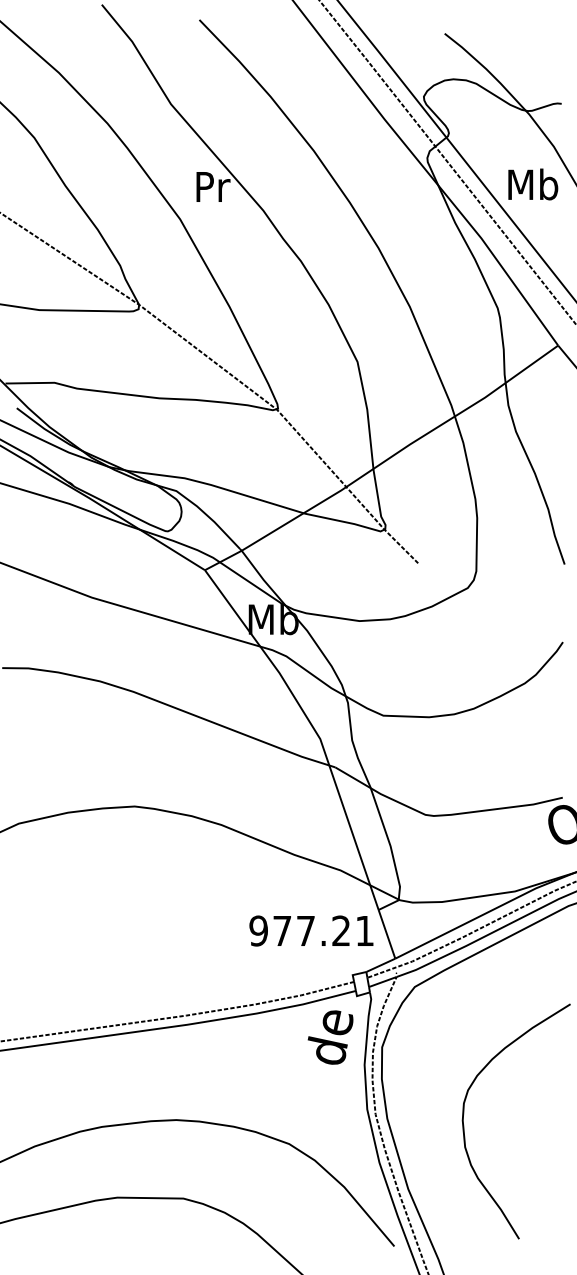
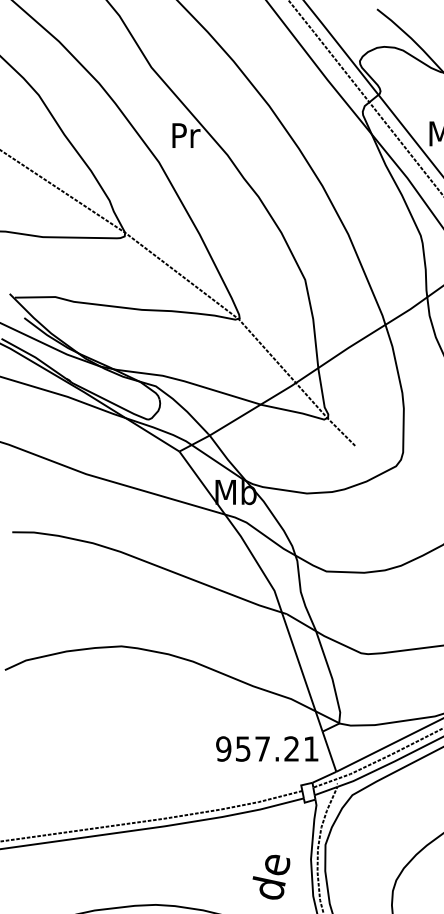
text: (281, 931) -> (242, 749), 977.21 -> 957.21
text: (330, 1037) -> (271, 877), moved

